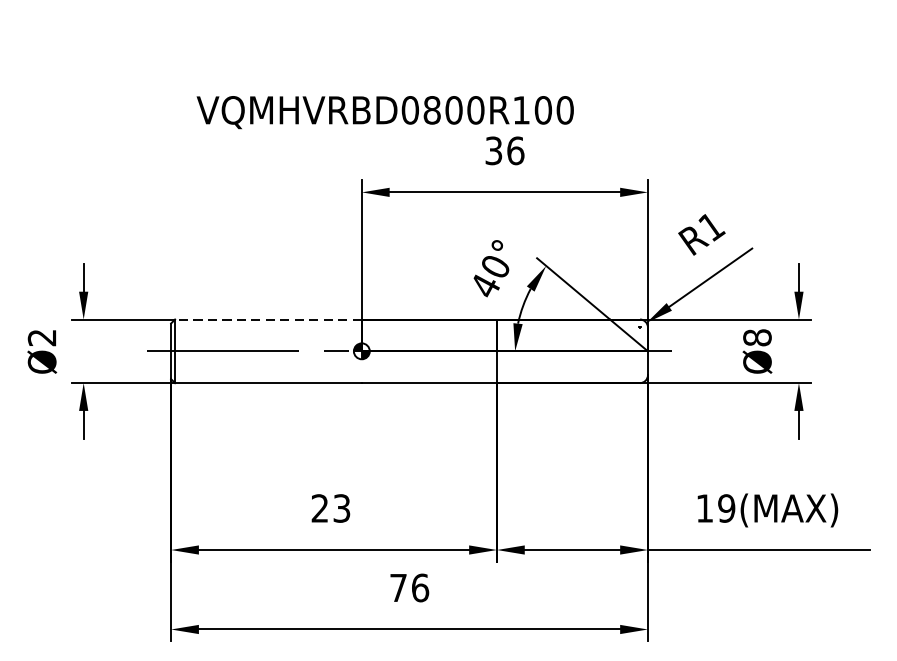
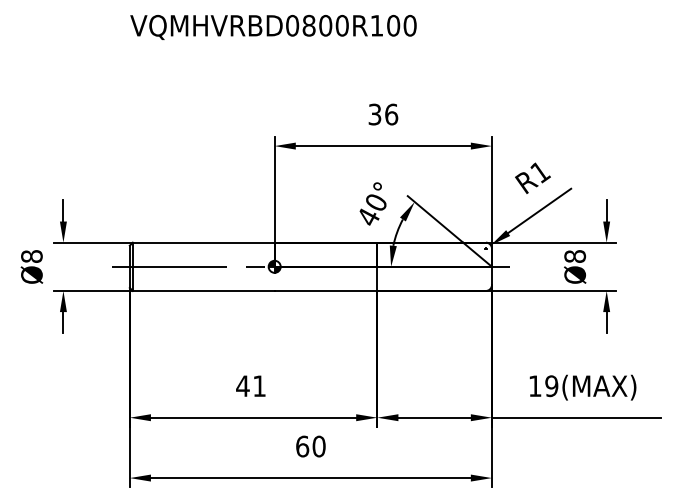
text: (385, 111) -> (273, 26), moved
line: (268, 319) -> (203, 242), dashed -> solid
text: (41, 337) -> (31, 256), Ø2 -> Ø8
text: (329, 508) -> (250, 386), 23 -> 41
text: (408, 587) -> (310, 446), 76 -> 60

